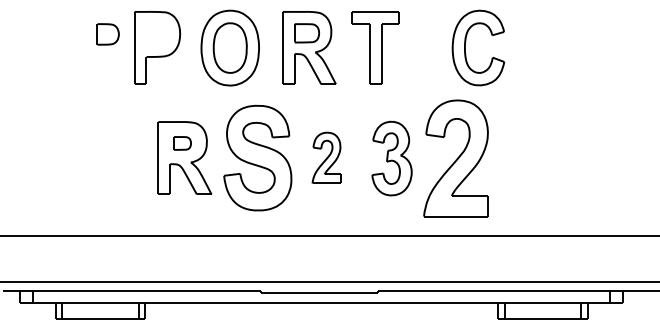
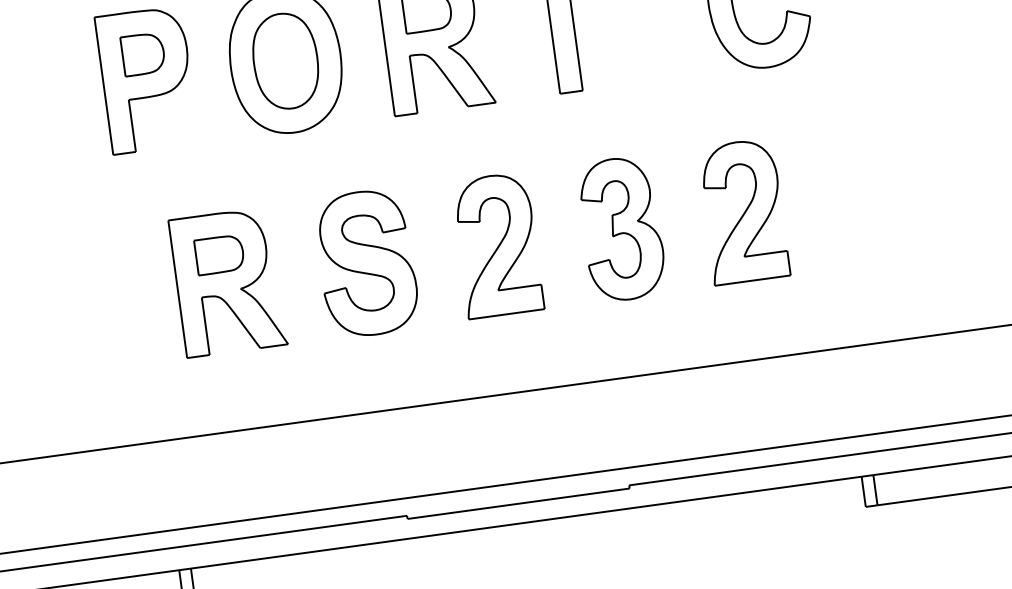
part: (107, 34) -> (141, 54), moved
part: (182, 143) -> (219, 255), size x1.43
part: (326, 157) -> (497, 244), size x1.43
part: (455, 157) -> (742, 210), size x0.62
part: (257, 158) -> (366, 264), size x0.71

